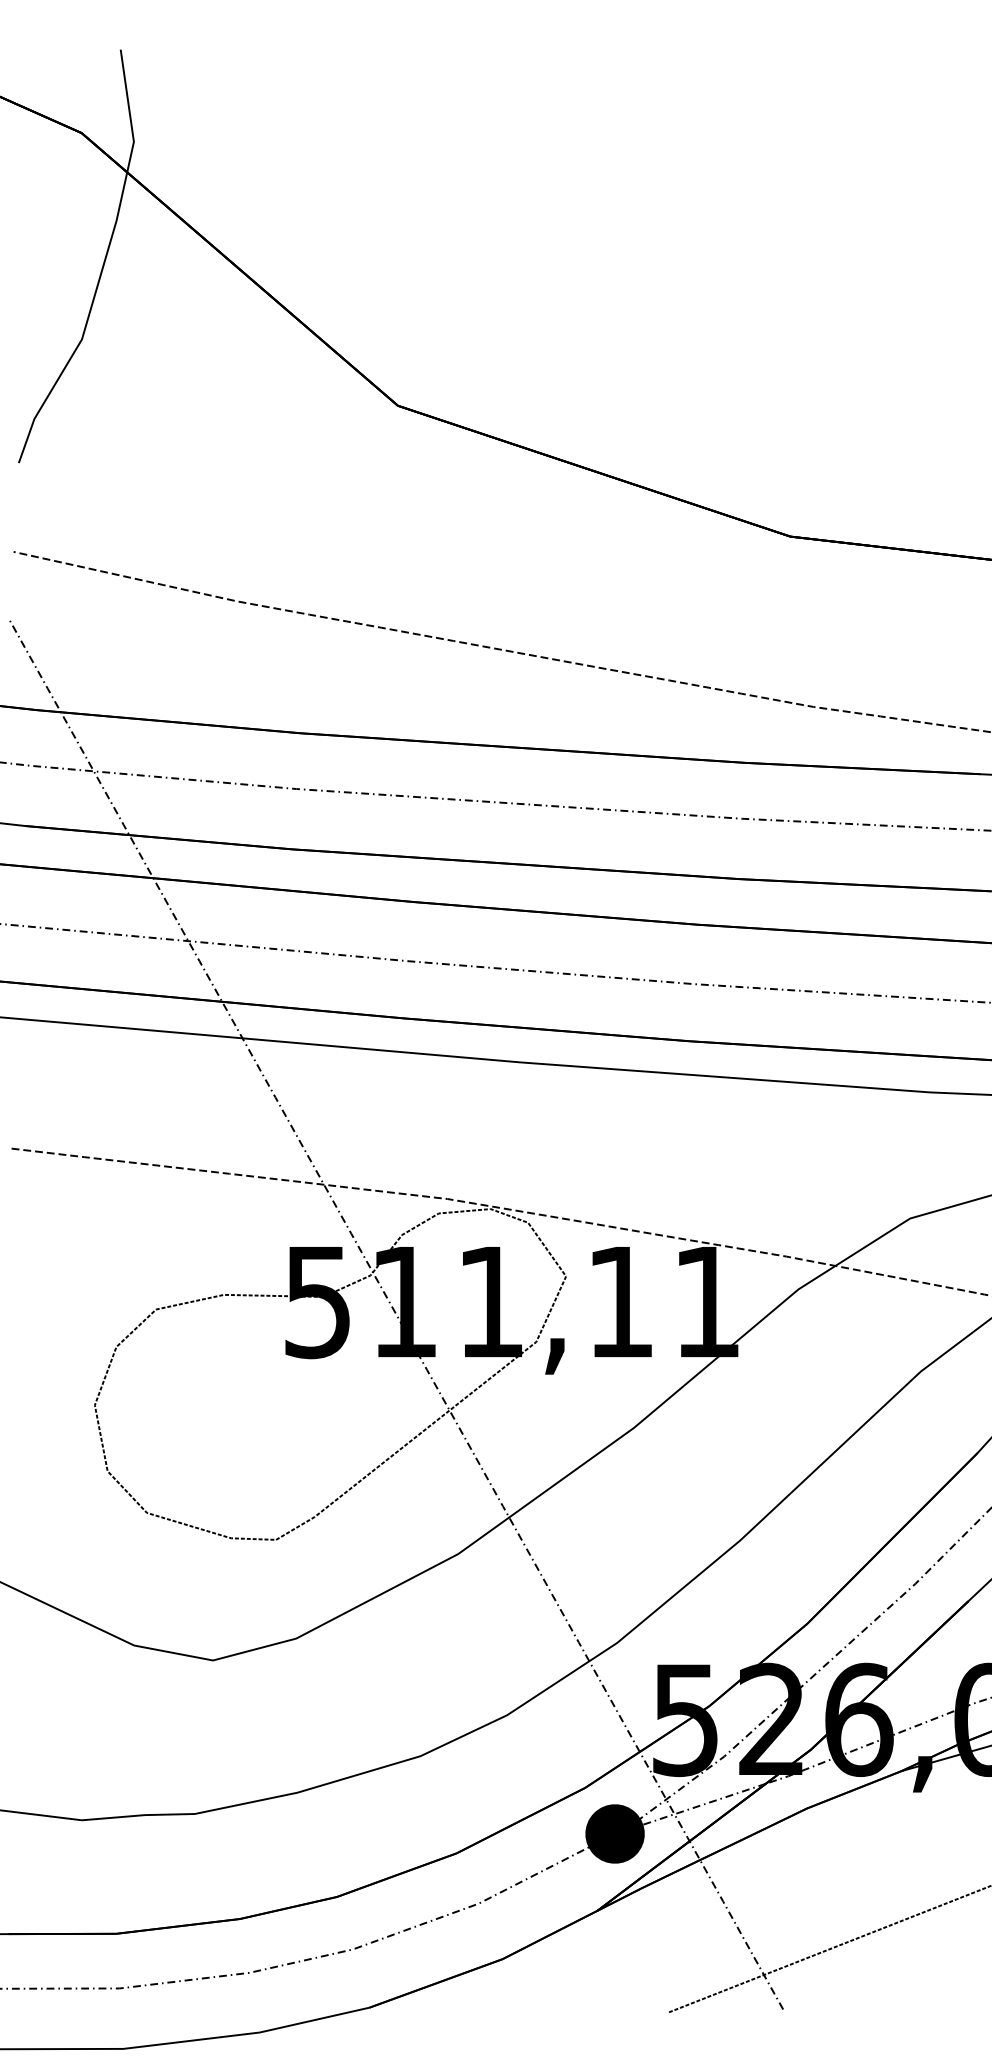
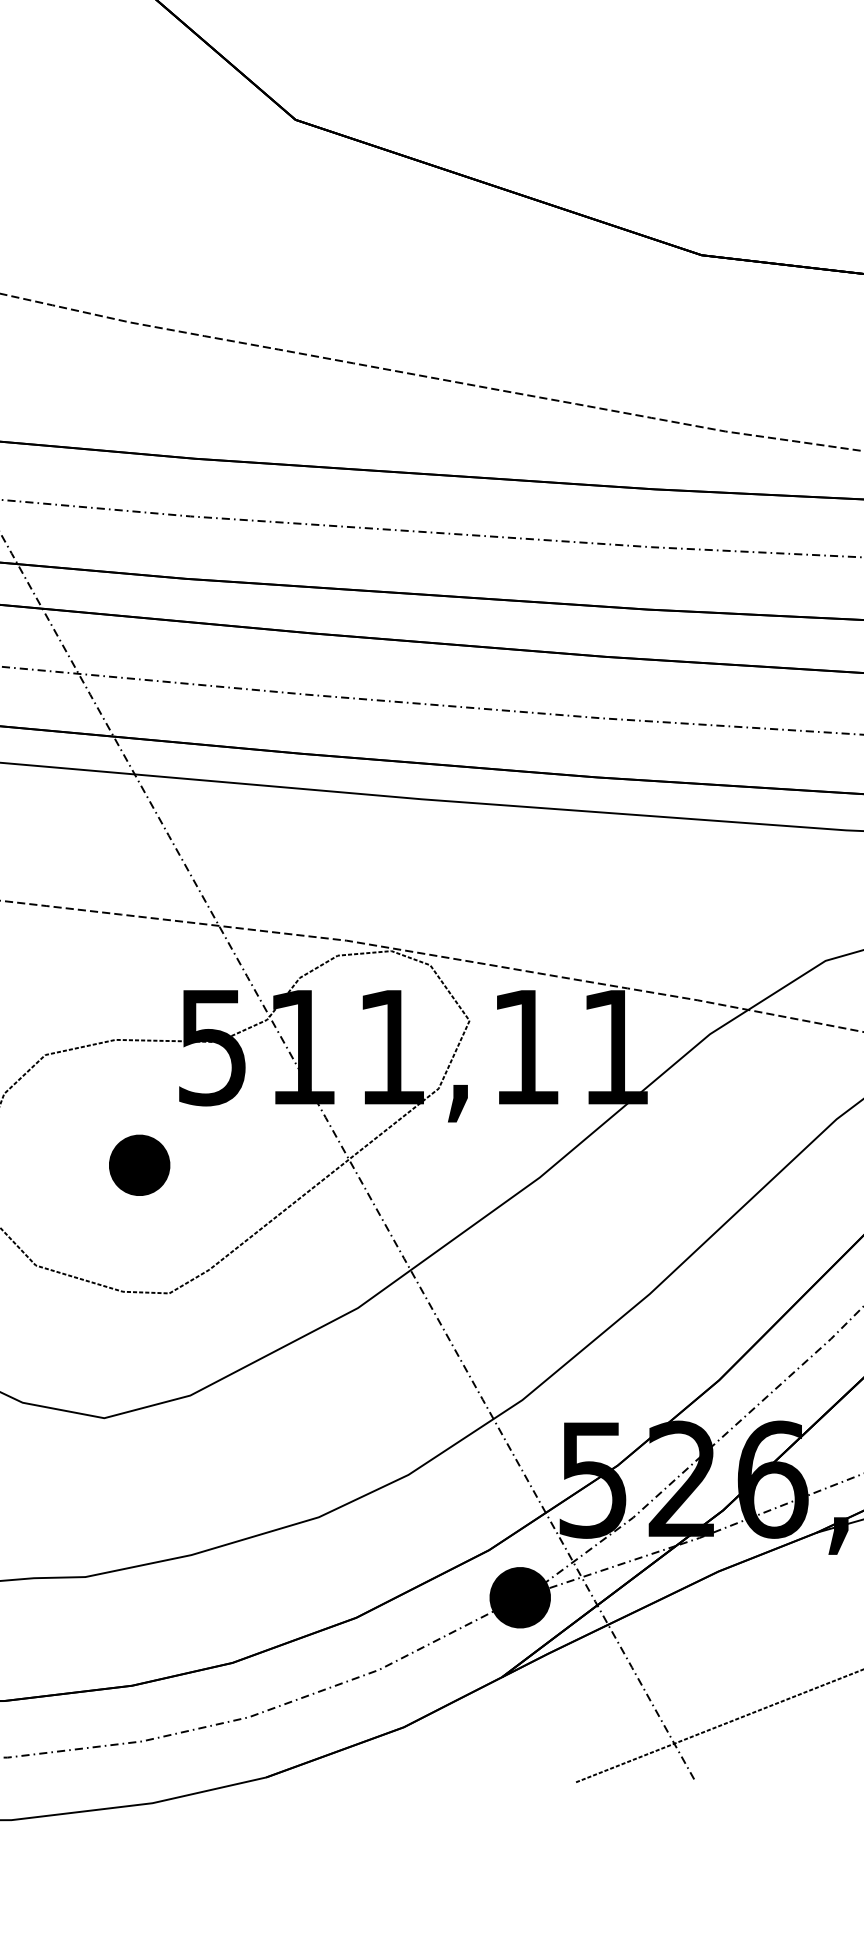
part: (246, 1415) -> (138, 1164), added

